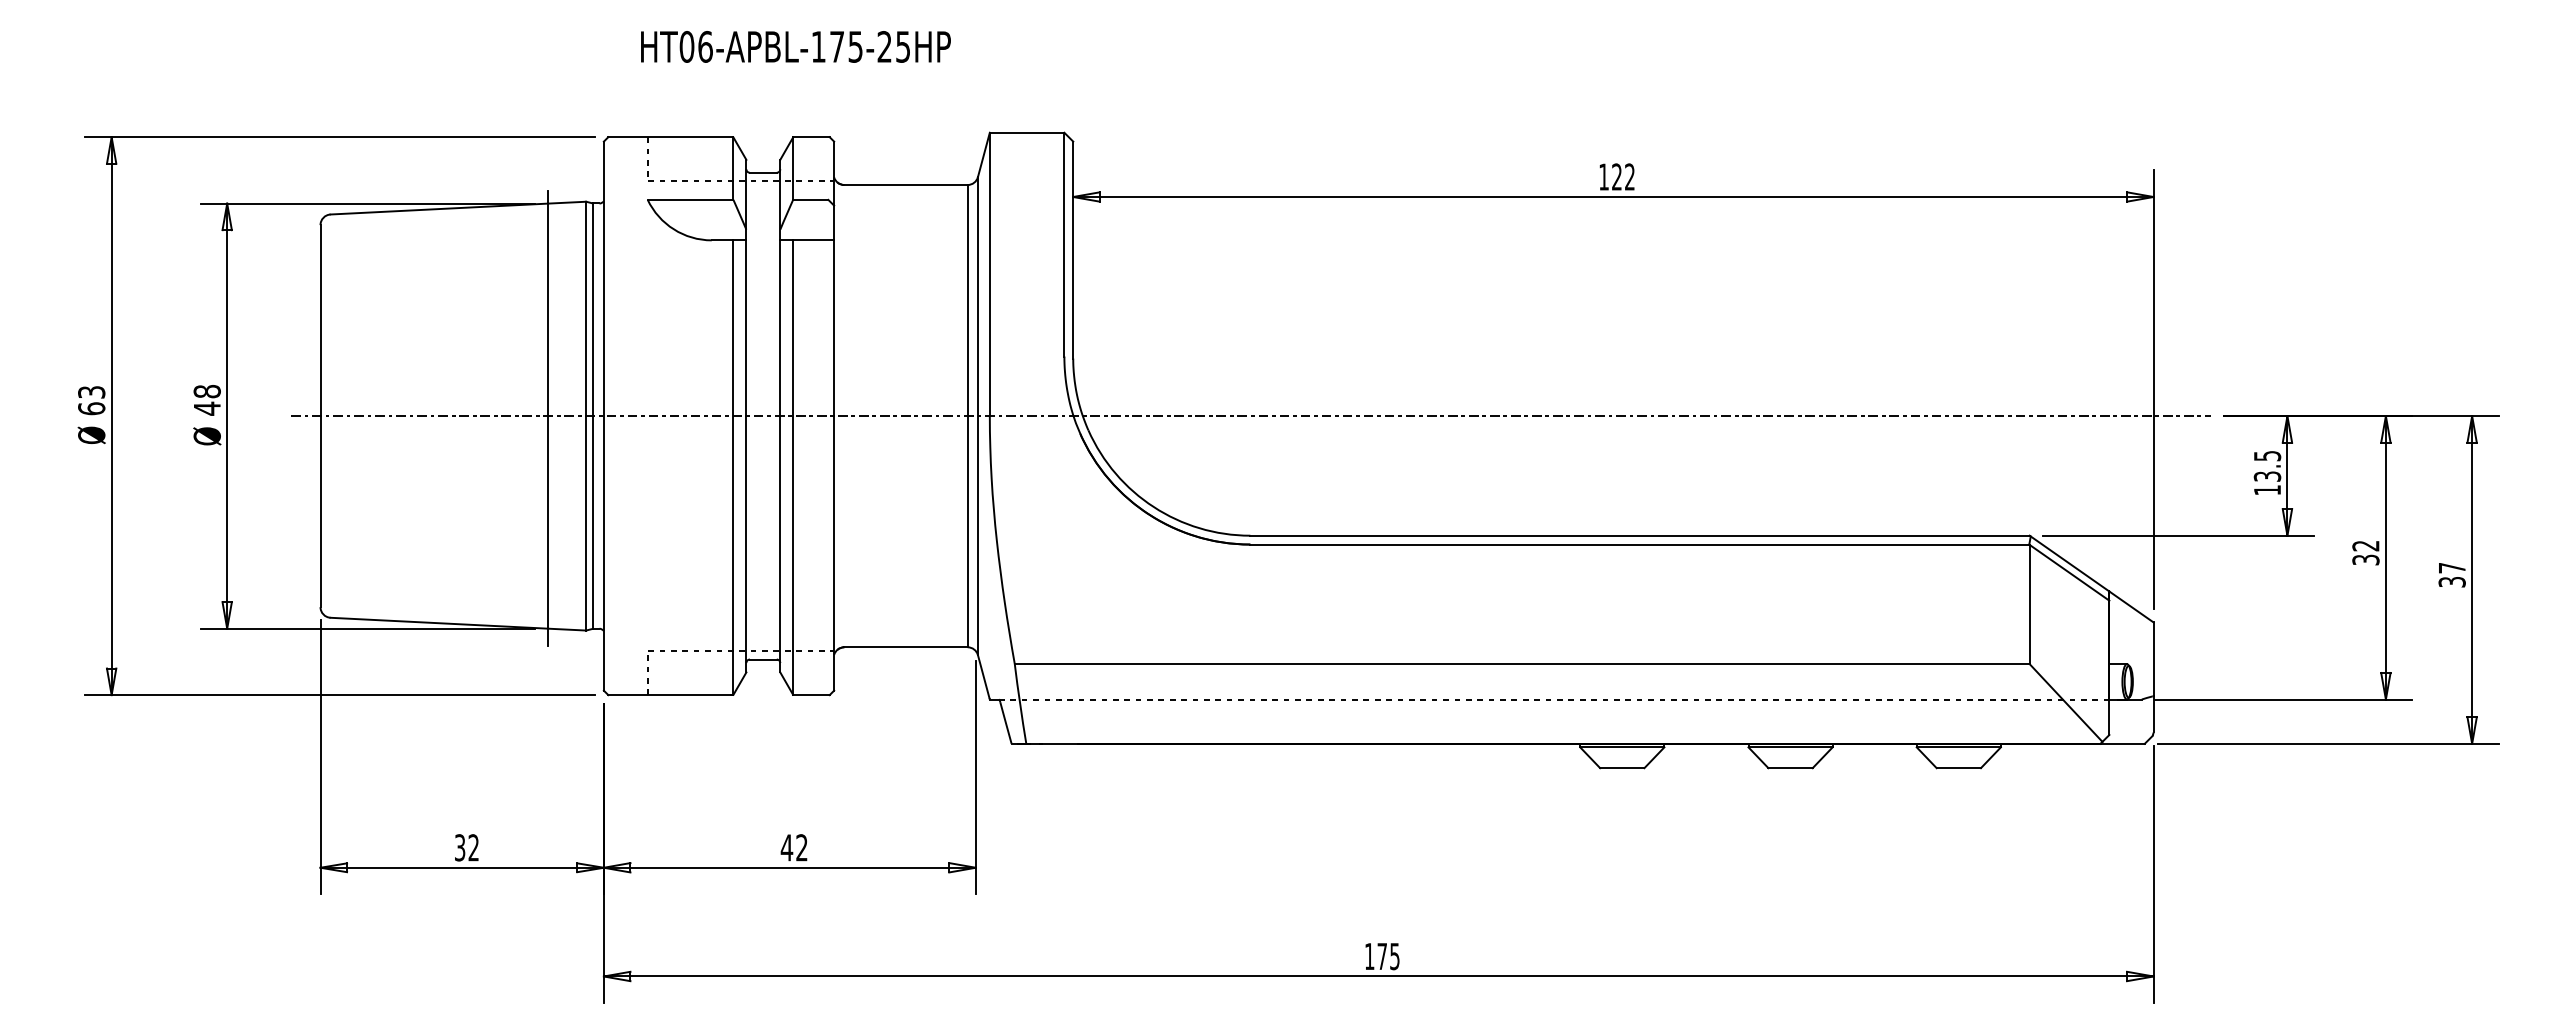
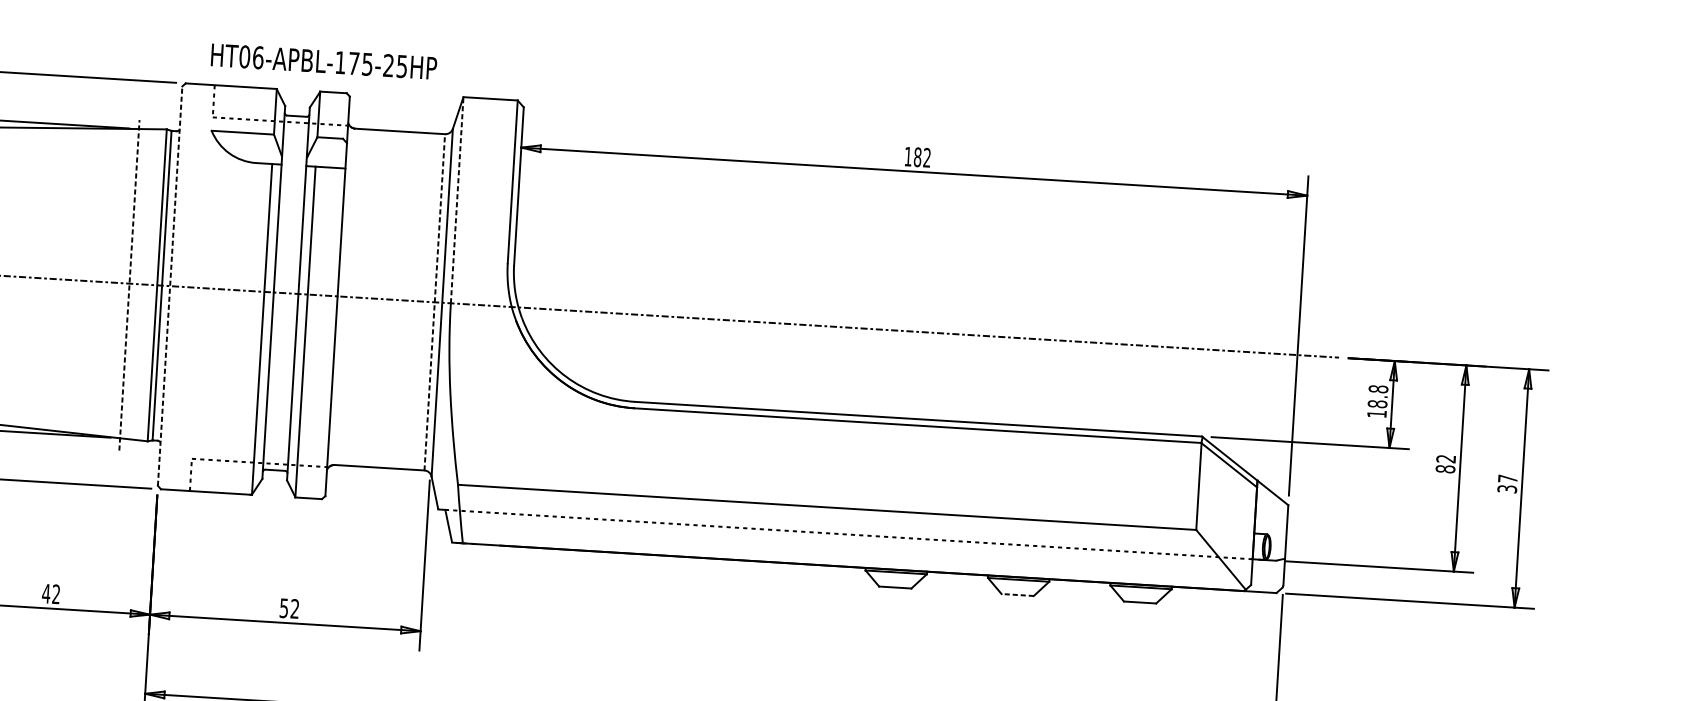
text: (795, 46) -> (323, 61), moved
text: (1617, 176) -> (918, 156), 122 -> 182
line: (989, 274) -> (456, 200), solid -> dashed
line: (967, 415) -> (434, 301), solid -> dashed
line: (603, 416) -> (169, 286), solid -> dashed
line: (548, 417) -> (129, 284), solid -> dashed
text: (2267, 465) -> (1378, 396), 13.5 -> 18.8
text: (2365, 559) -> (1445, 468), 32 -> 82
line: (1790, 768) -> (1017, 595), solid -> dashed
text: (459, 847) -> (45, 593), 32 -> 42
text: (786, 847) -> (283, 608), 42 -> 52

